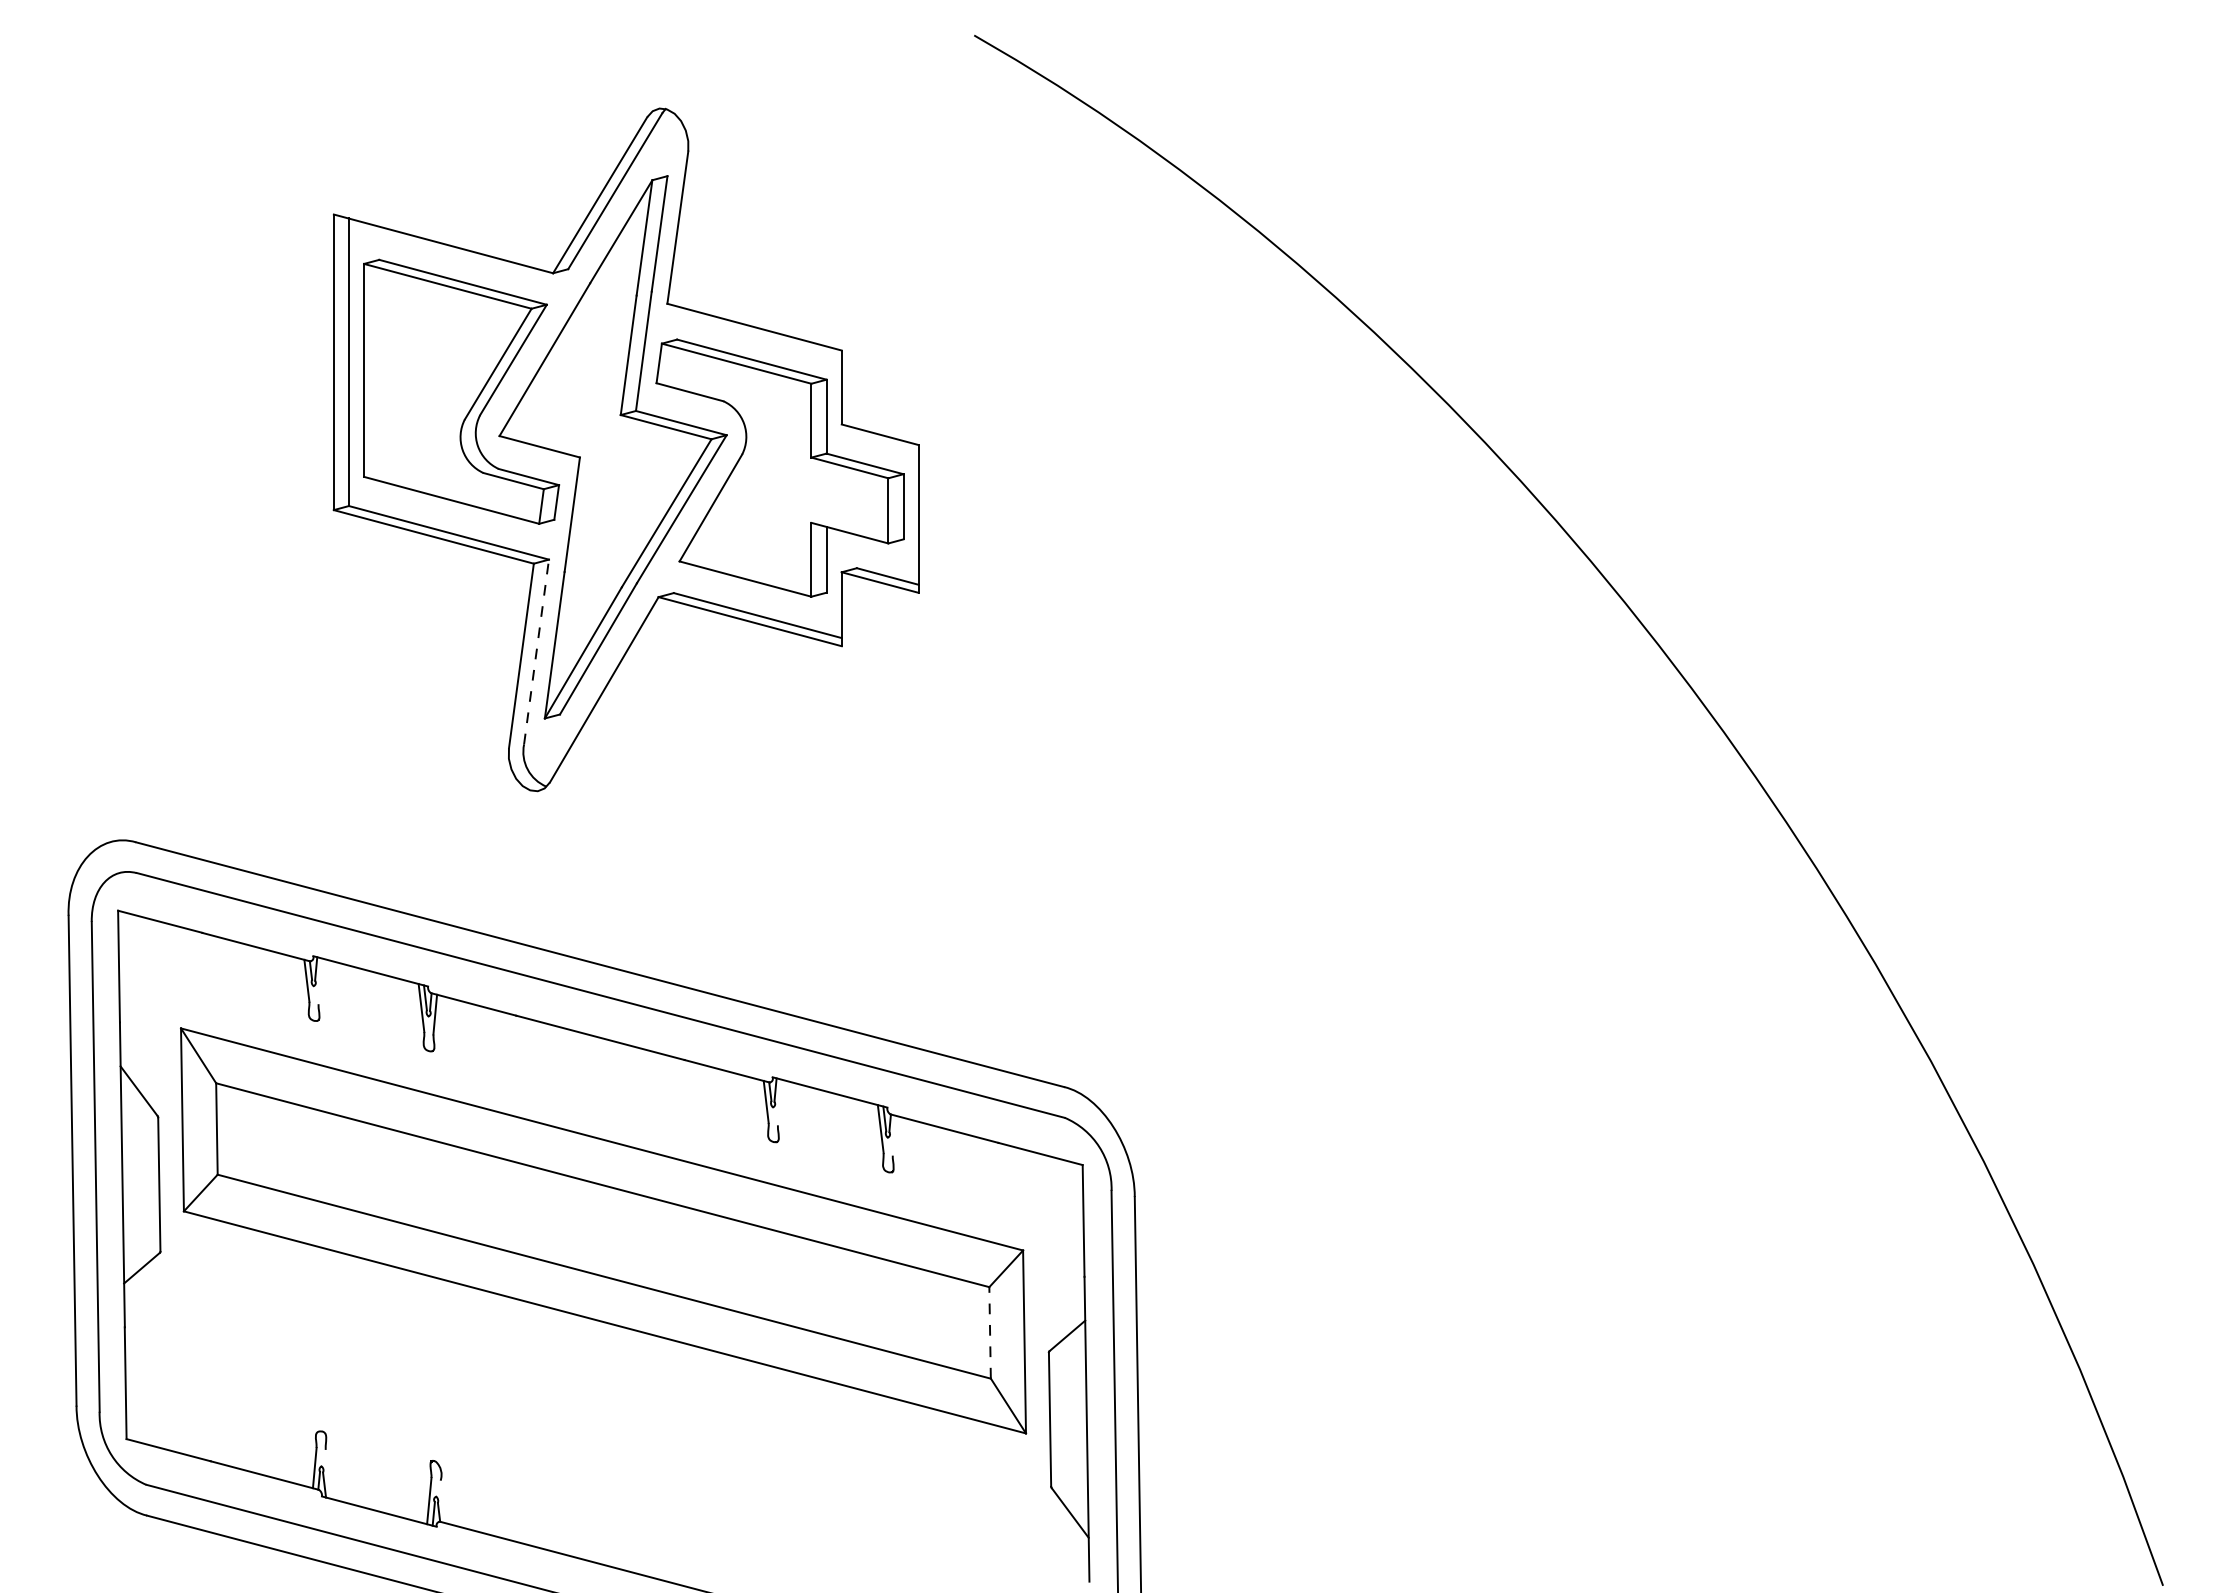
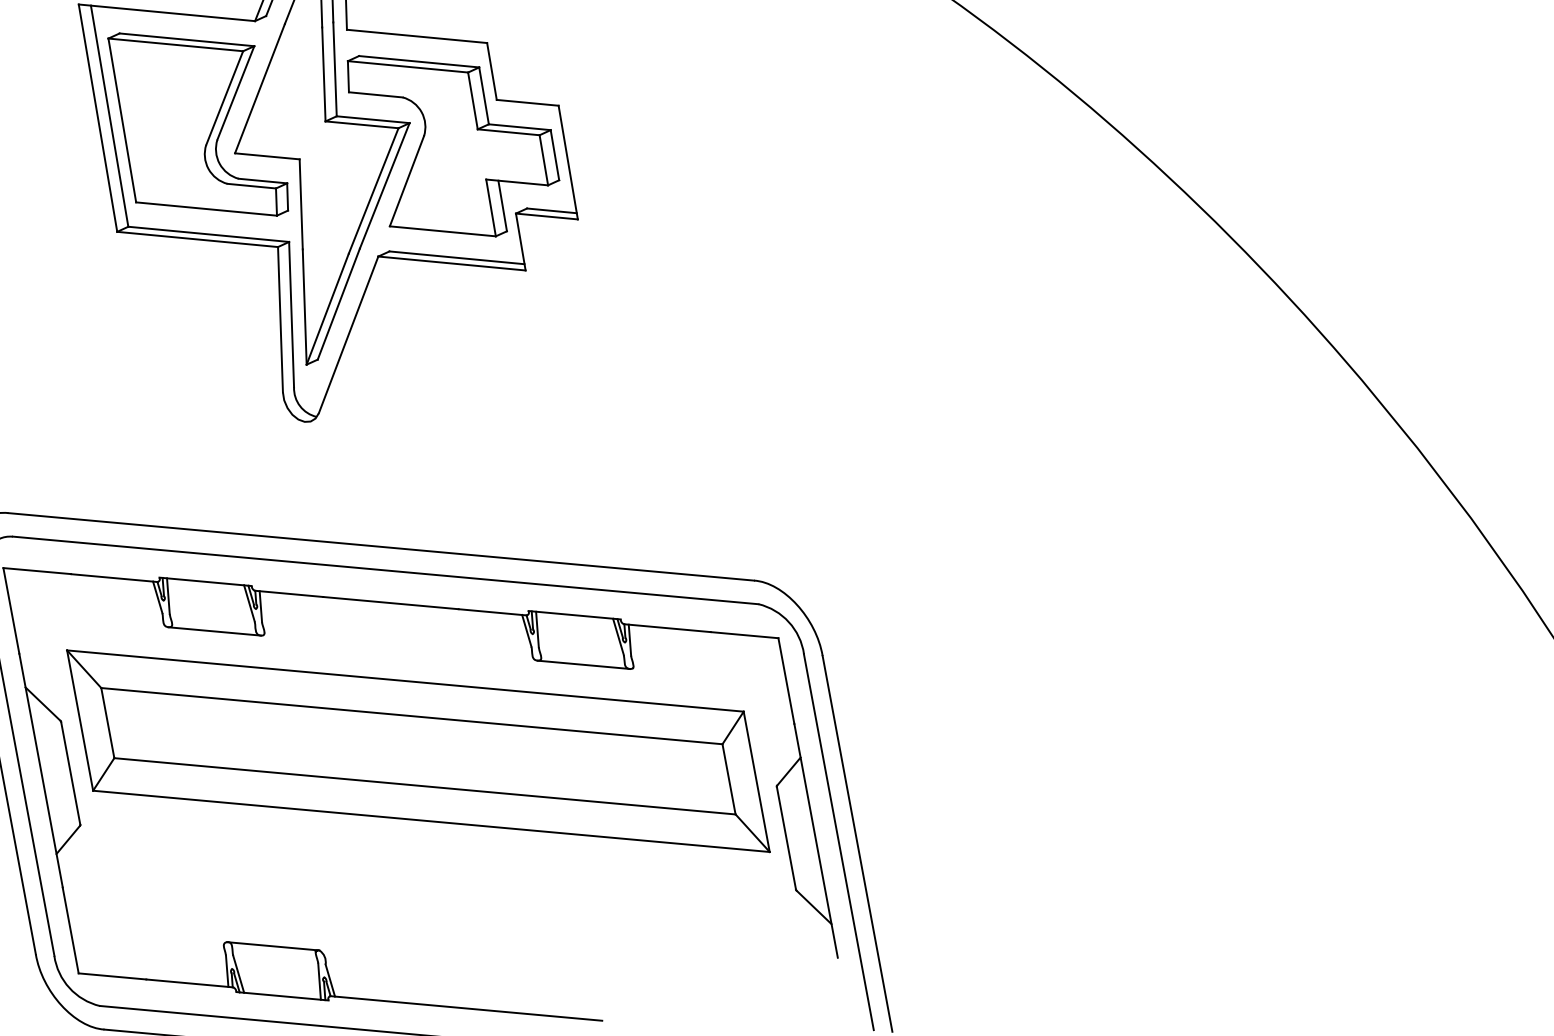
line: (536, 651) -> (291, 314), dashed -> solid
line: (320, 981) -> (168, 596), added
line: (371, 1035) -> (214, 631), added
line: (779, 1102) -> (537, 629), added
line: (894, 1135) -> (629, 639), added
line: (830, 1157) -> (583, 665), added
line: (990, 1332) -> (729, 778), dashed -> solid
line: (377, 1446) -> (272, 946), added
line: (328, 1474) -> (238, 974), added
line: (442, 1501) -> (329, 980), added

